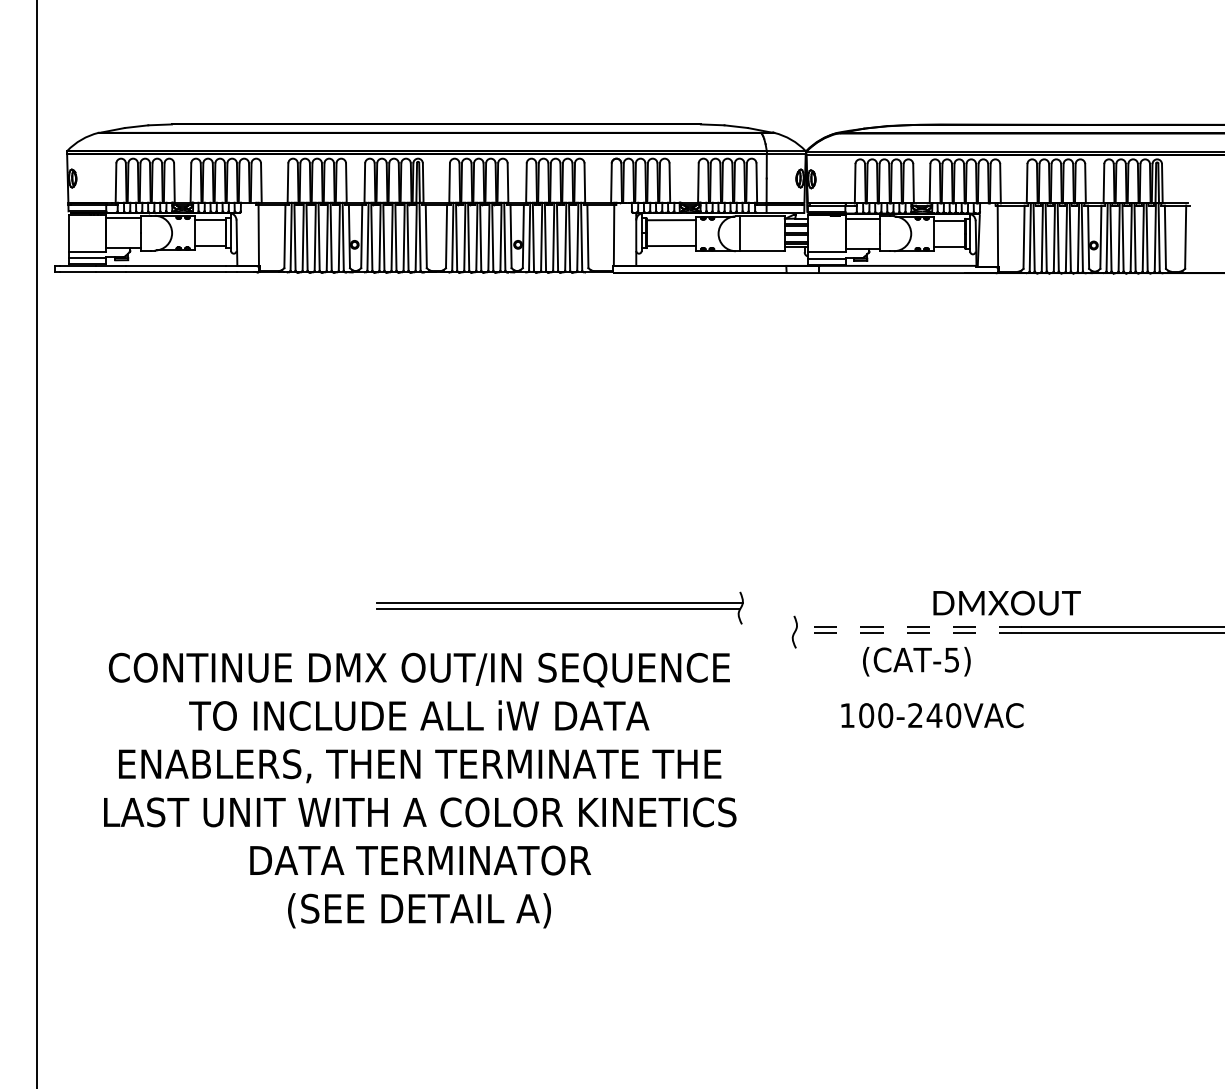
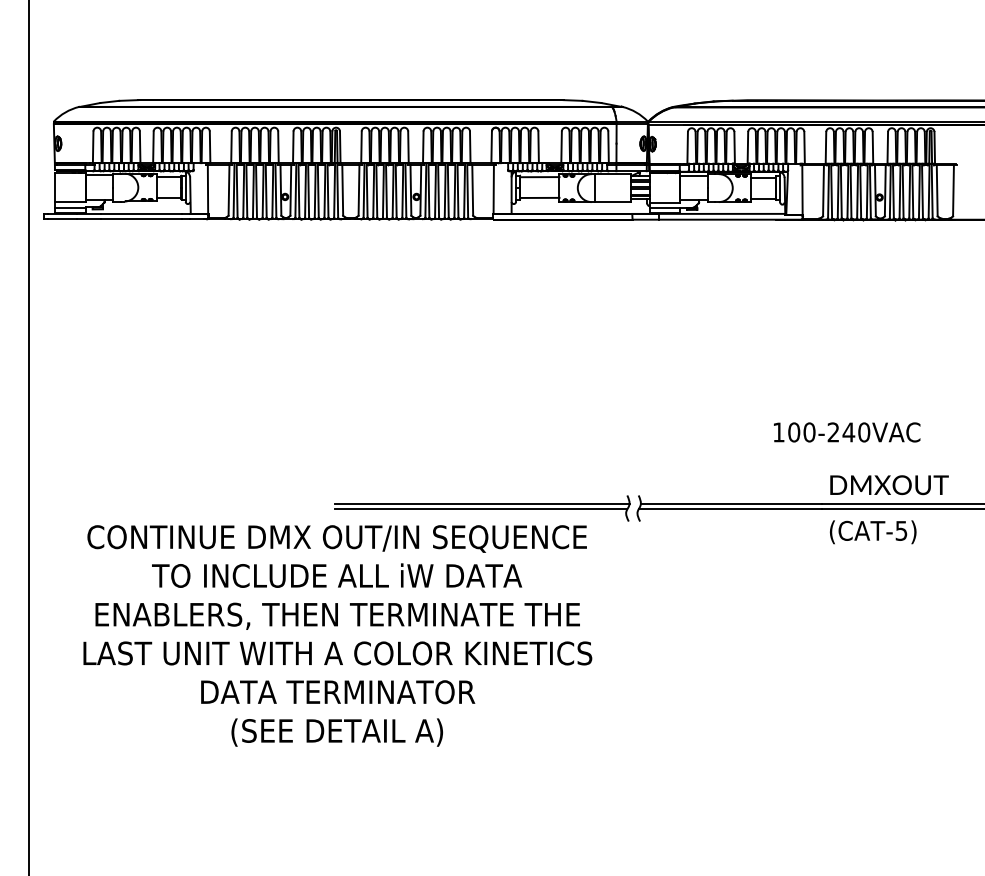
text: (1006, 602) -> (889, 484), moved
part: (559, 607) -> (482, 507), moved
line: (909, 626) -> (731, 503), dashed -> solid
line: (907, 633) -> (729, 509), dashed -> solid
text: (916, 661) -> (872, 532), moved
text: (932, 715) -> (847, 432), moved

